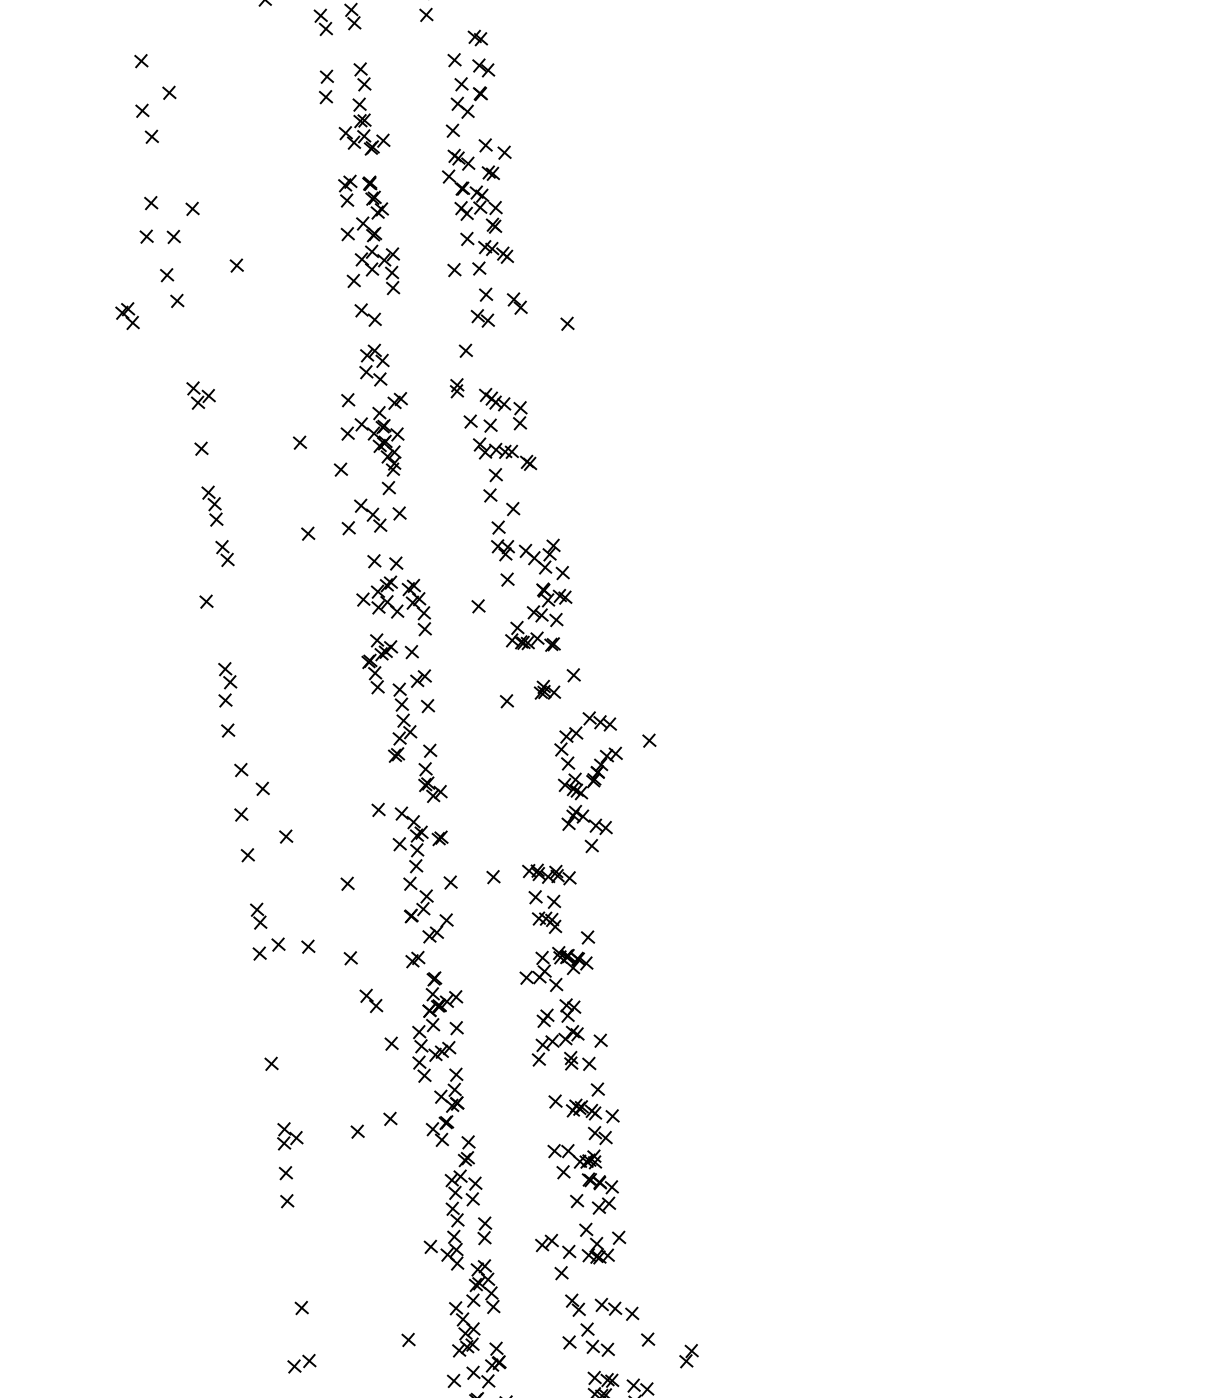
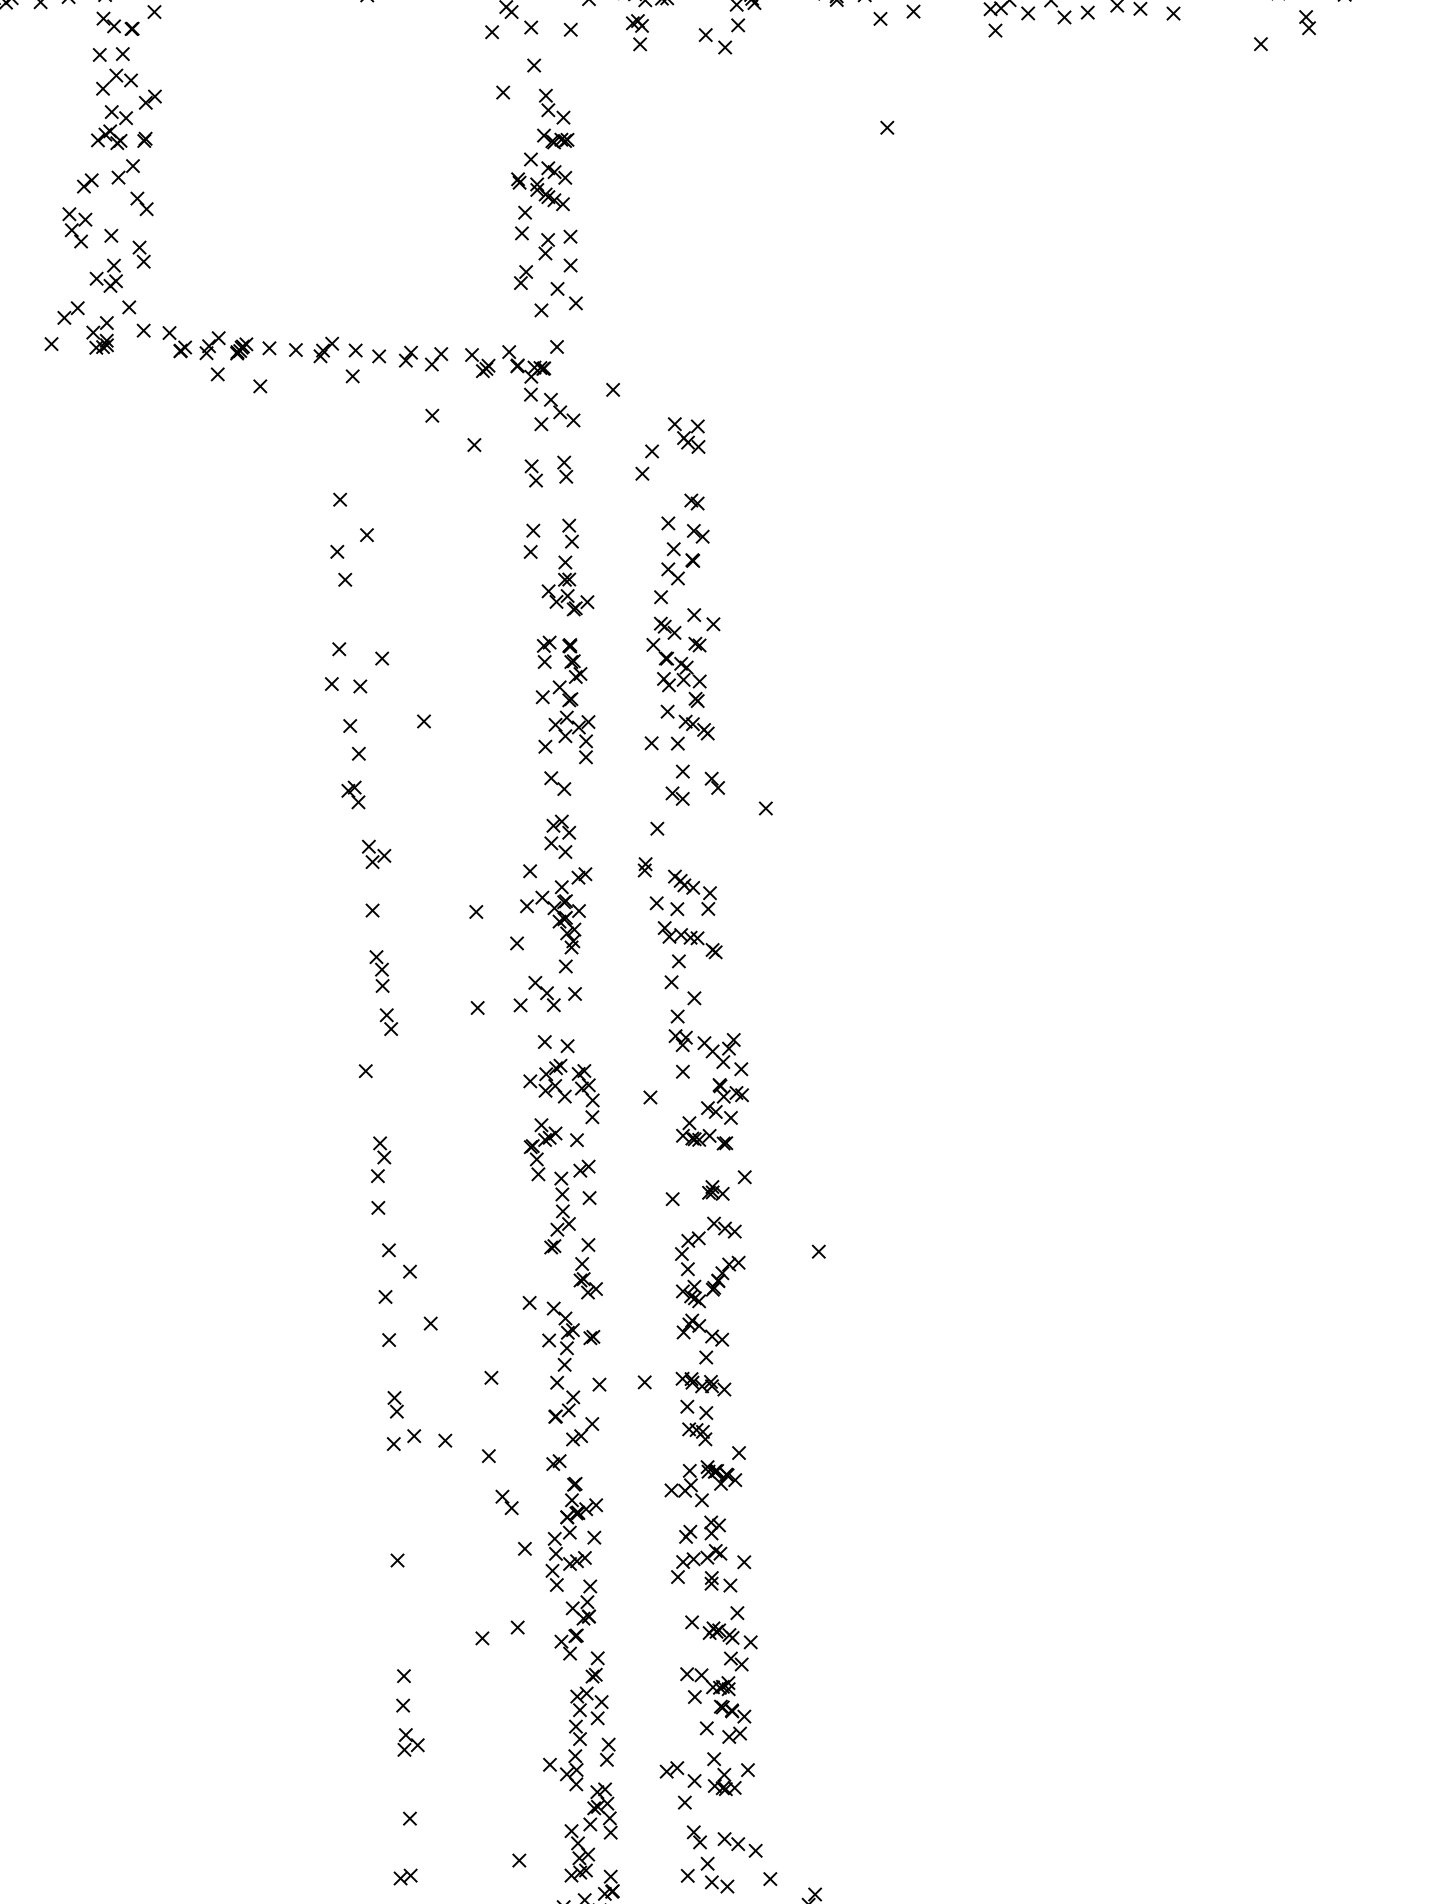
part: (127, 315) -> (353, 794), moved
part: (591, 782) -> (710, 1290), moved
part: (289, 1136) -> (410, 1742), moved
part: (301, 1363) -> (405, 1876), size x0.62

